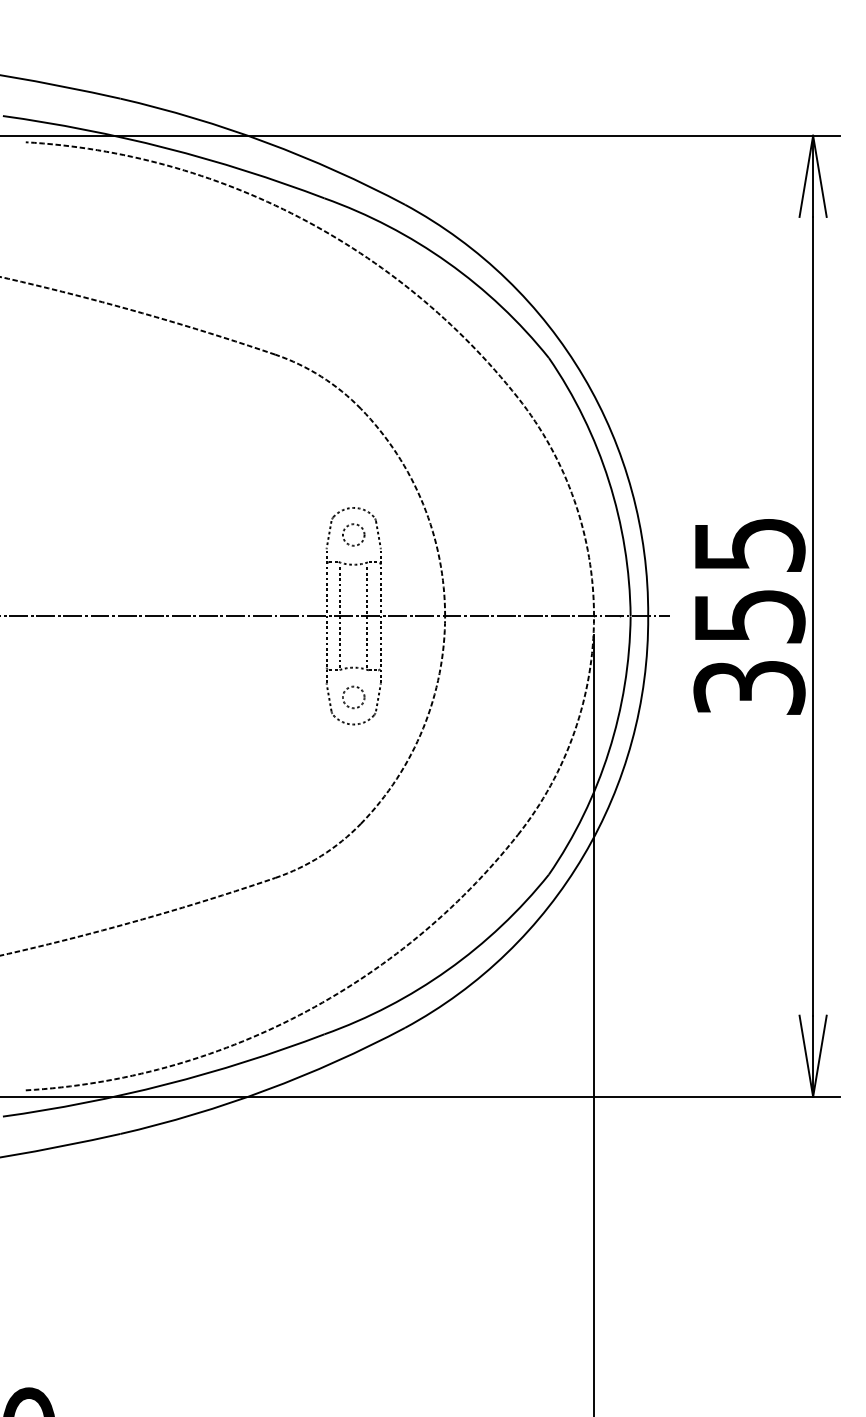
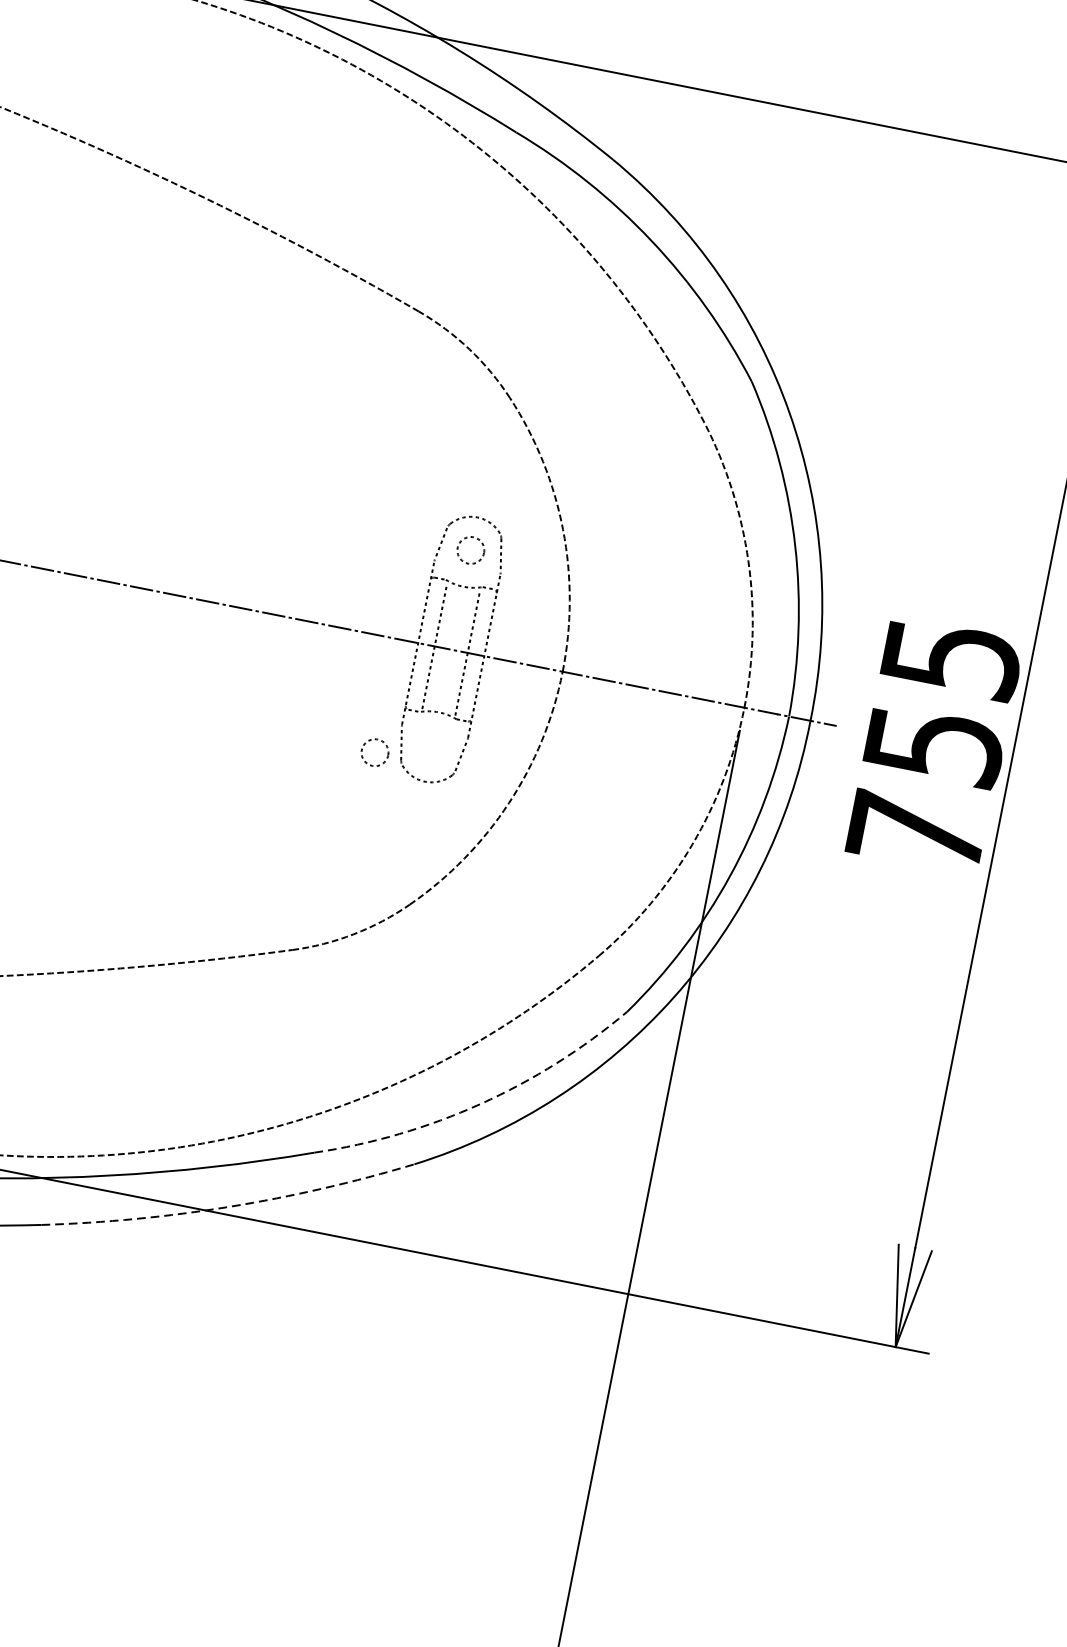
text: (749, 687) -> (916, 832), 355 -> 755
circle: (353, 697) -> (374, 752), moved
arc: (447, 970) -> (480, 1104), solid -> dashed
arc: (266, 1090) -> (230, 1207), solid -> dashed

